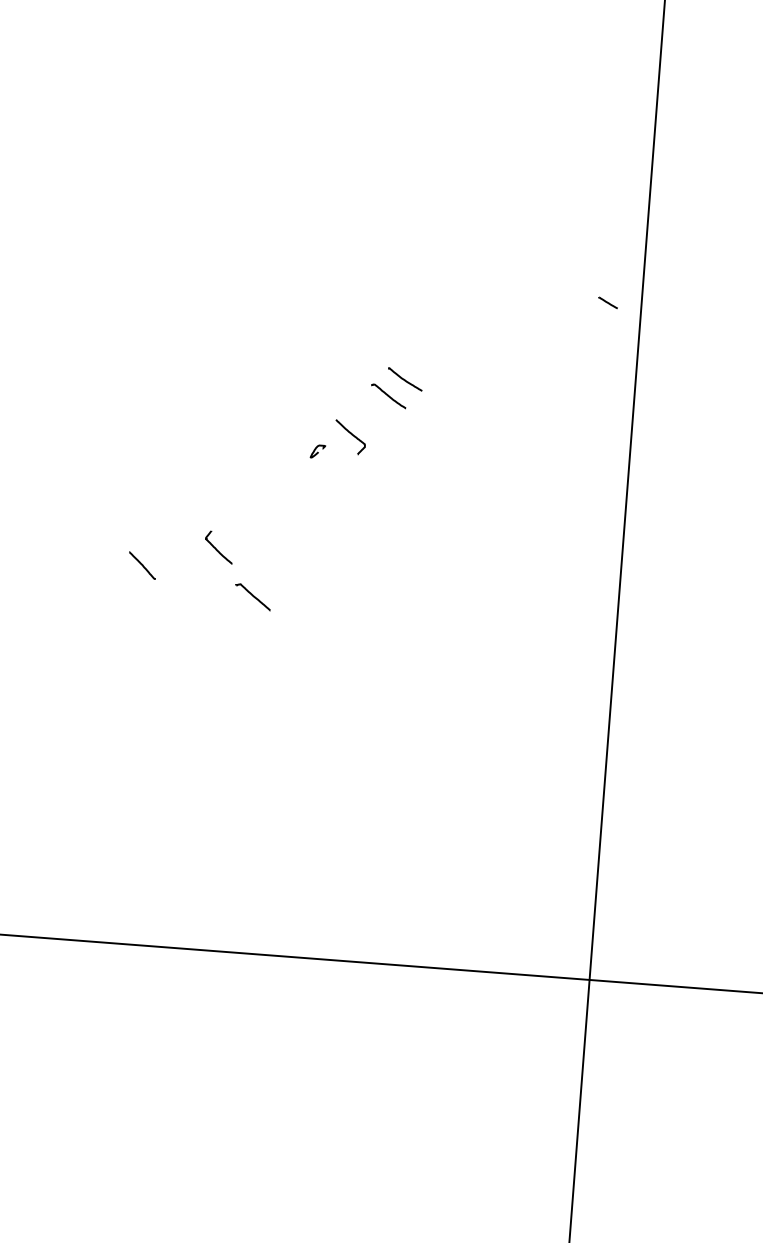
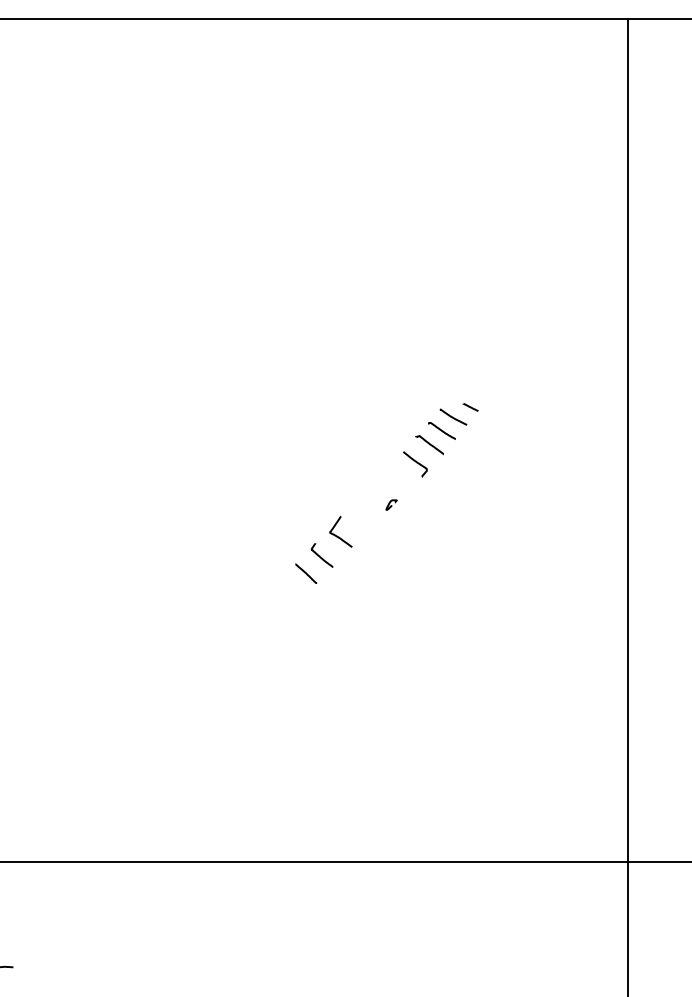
line: (607, 303) -> (470, 407), moved
curve: (317, 452) -> (391, 505), moved
curve: (241, 522) -> (337, 535), added
line: (142, 565) -> (306, 573), moved
curve: (252, 597) -> (429, 445), moved

